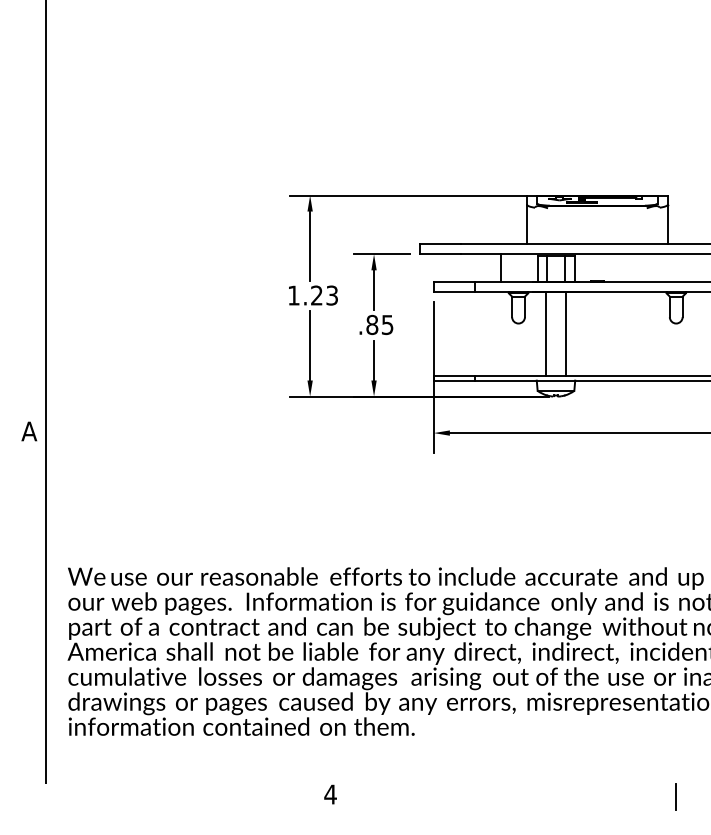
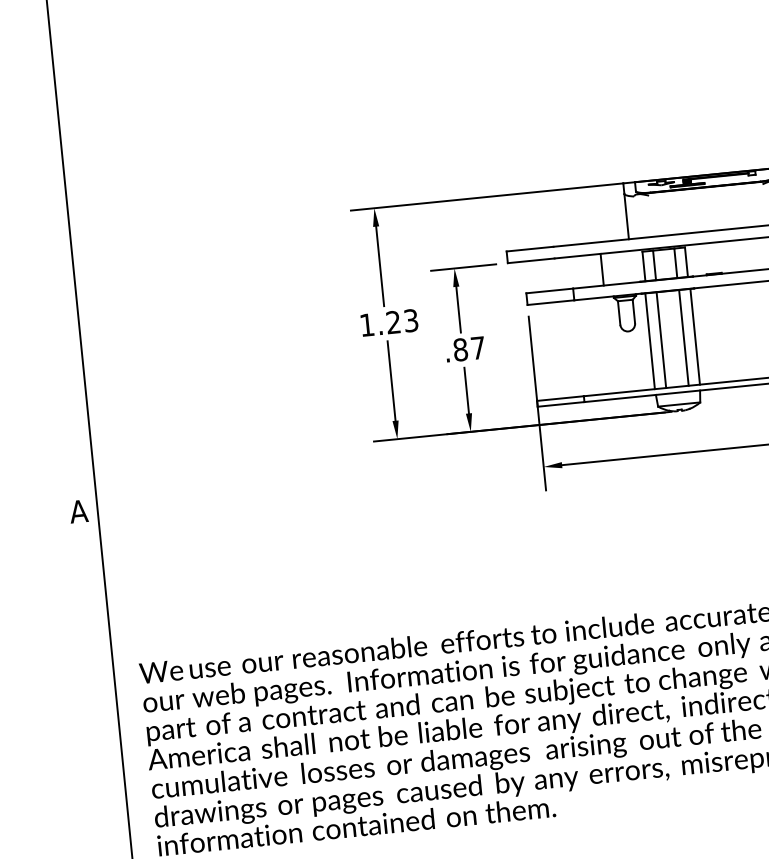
text: (387, 325) -> (478, 348), .85 -> .87
line: (536, 333) -> (650, 340), added
line: (575, 333) -> (695, 336), added

